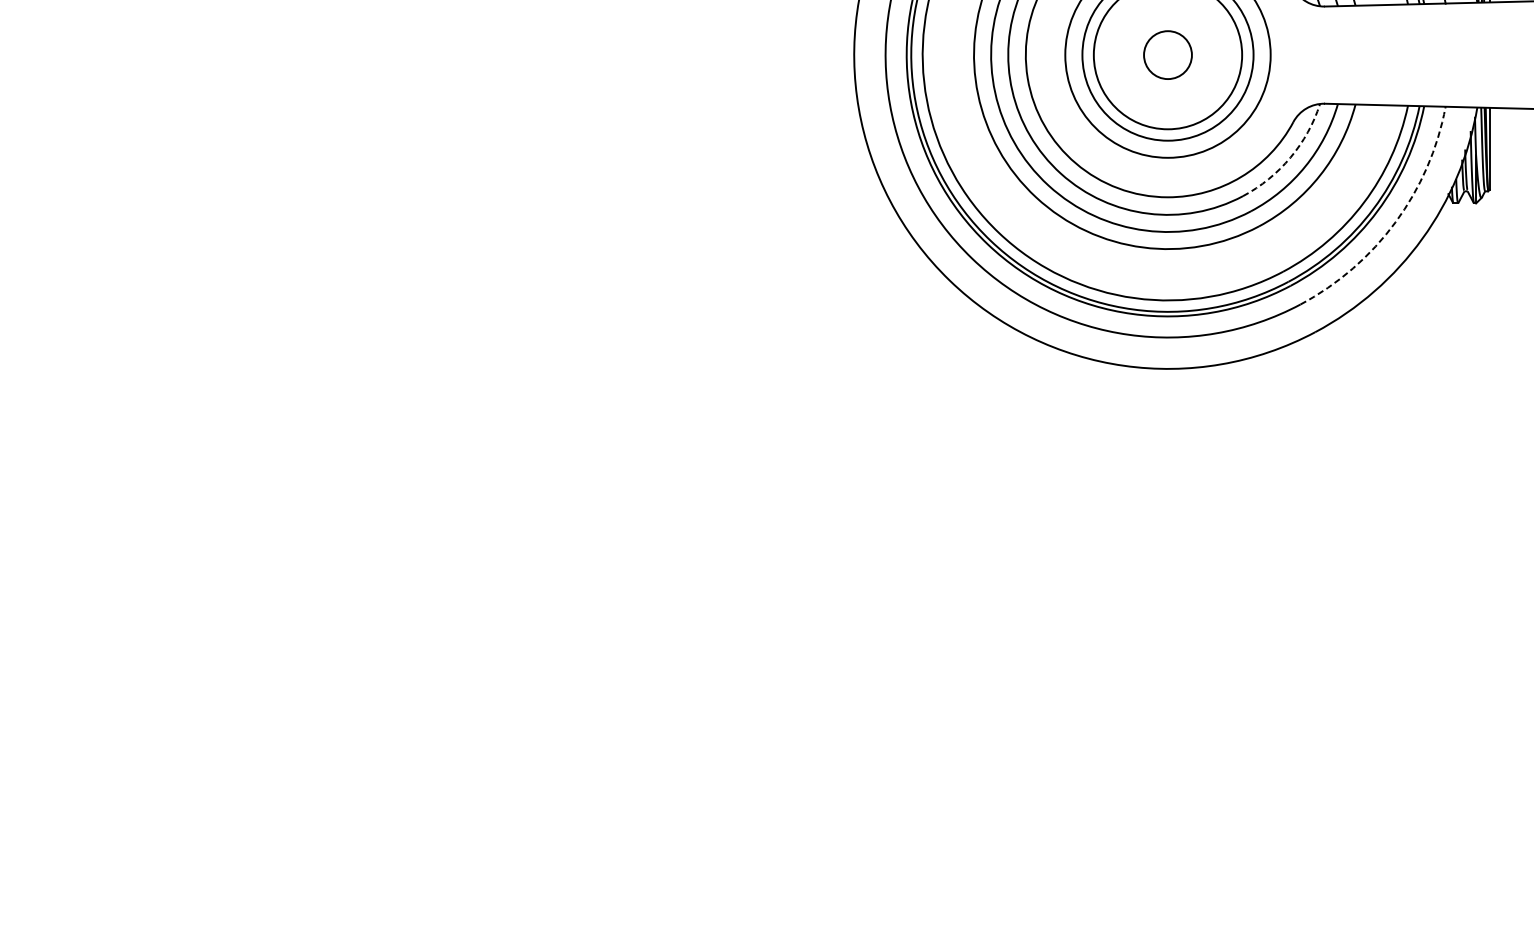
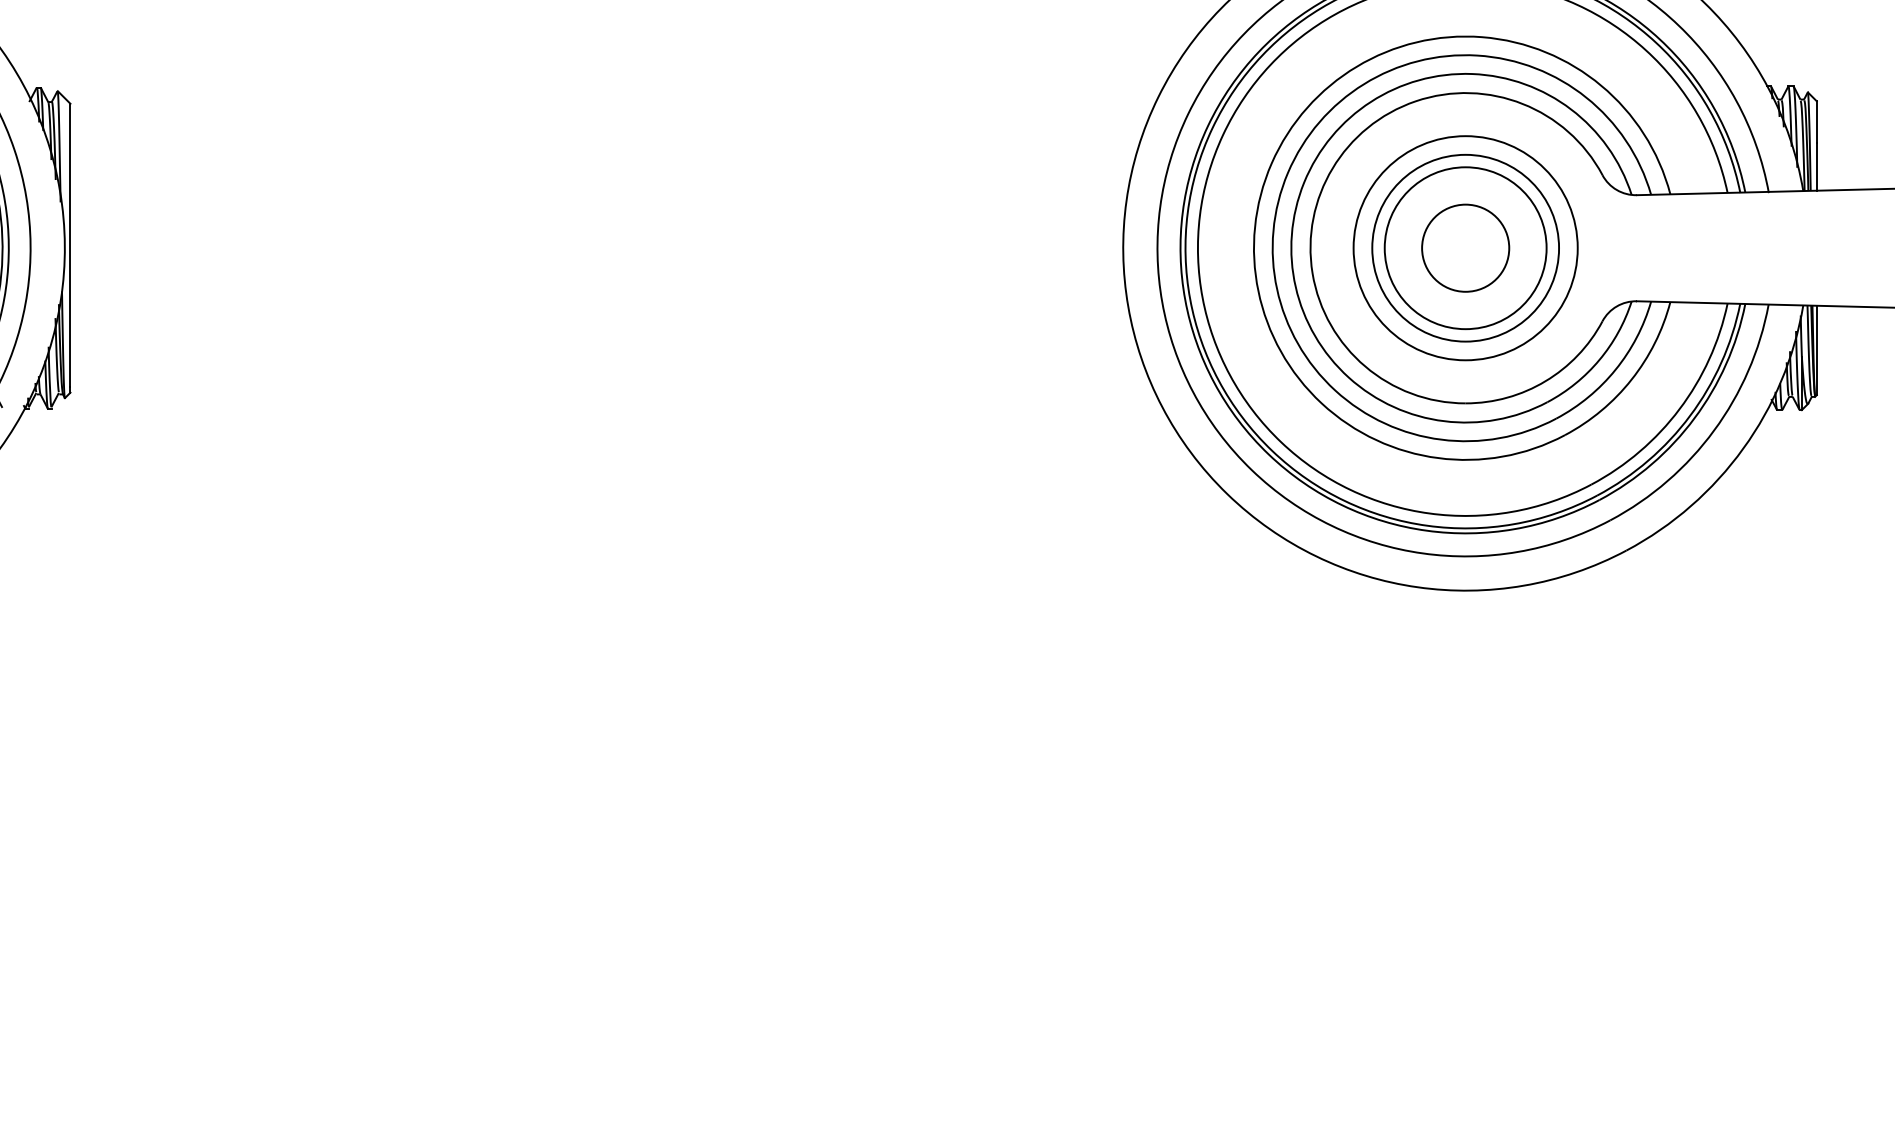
circle: (1167, 54) -> (1465, 247), size x1.67
arc: (1290, 158) -> (1599, 360), dashed -> solid
arc: (1395, 222) -> (1714, 430), dashed -> solid

